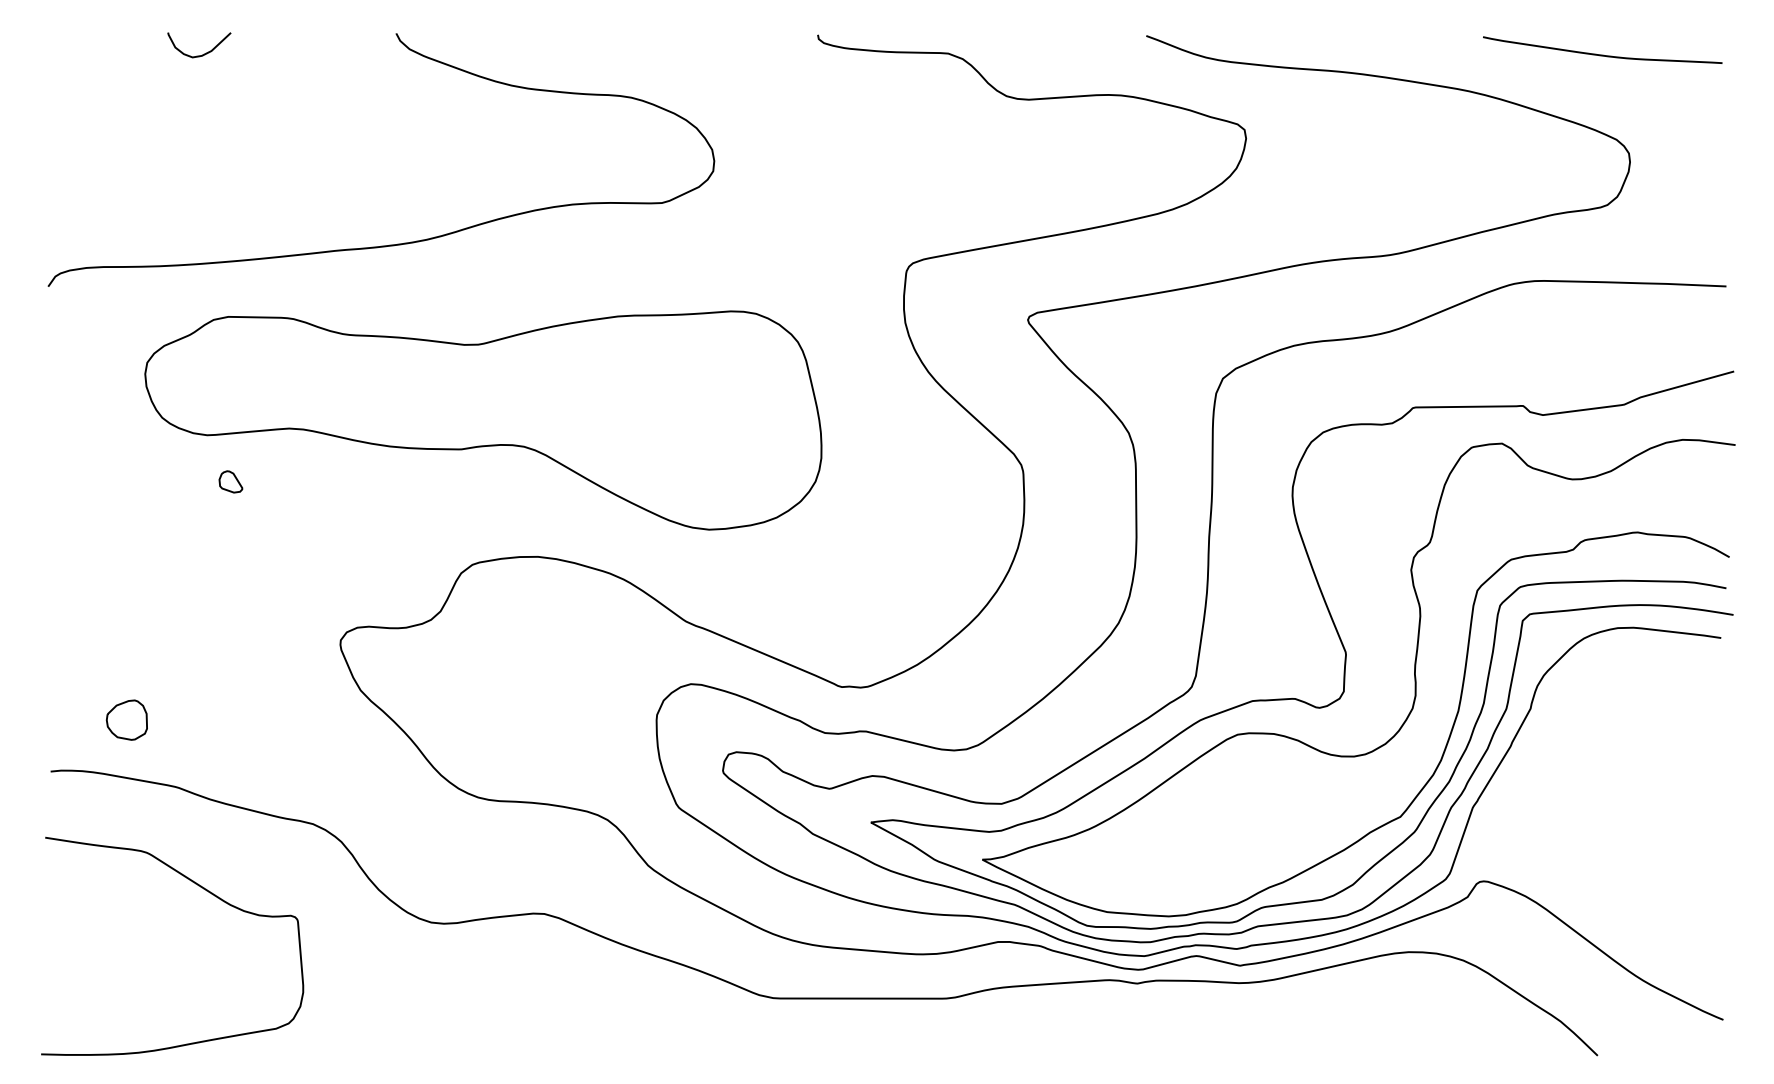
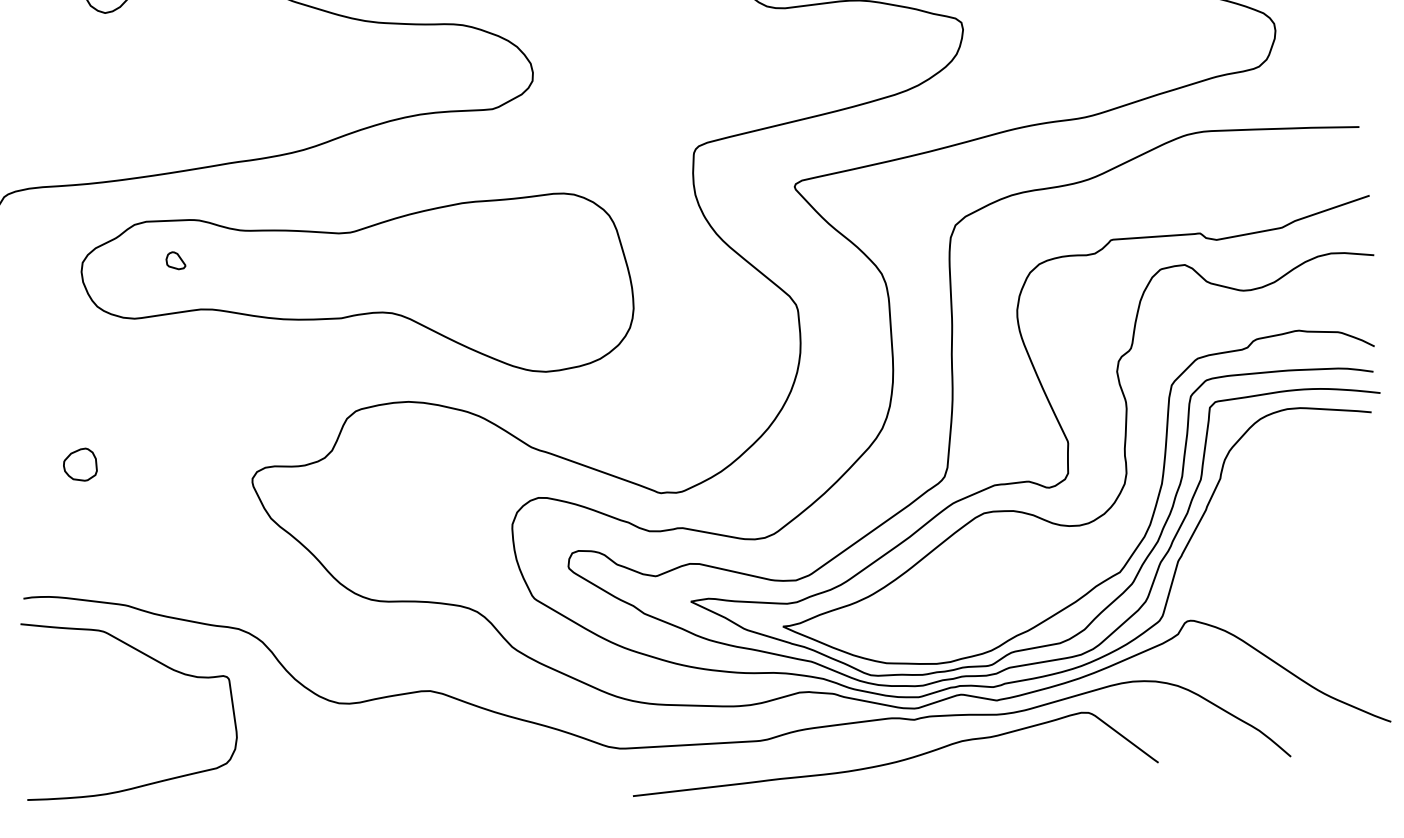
part: (230, 481) -> (175, 260), moved
part: (126, 719) -> (79, 464), moved
curve: (206, 891) -> (153, 660), moved
curve: (1114, 1032) -> (898, 760), added

